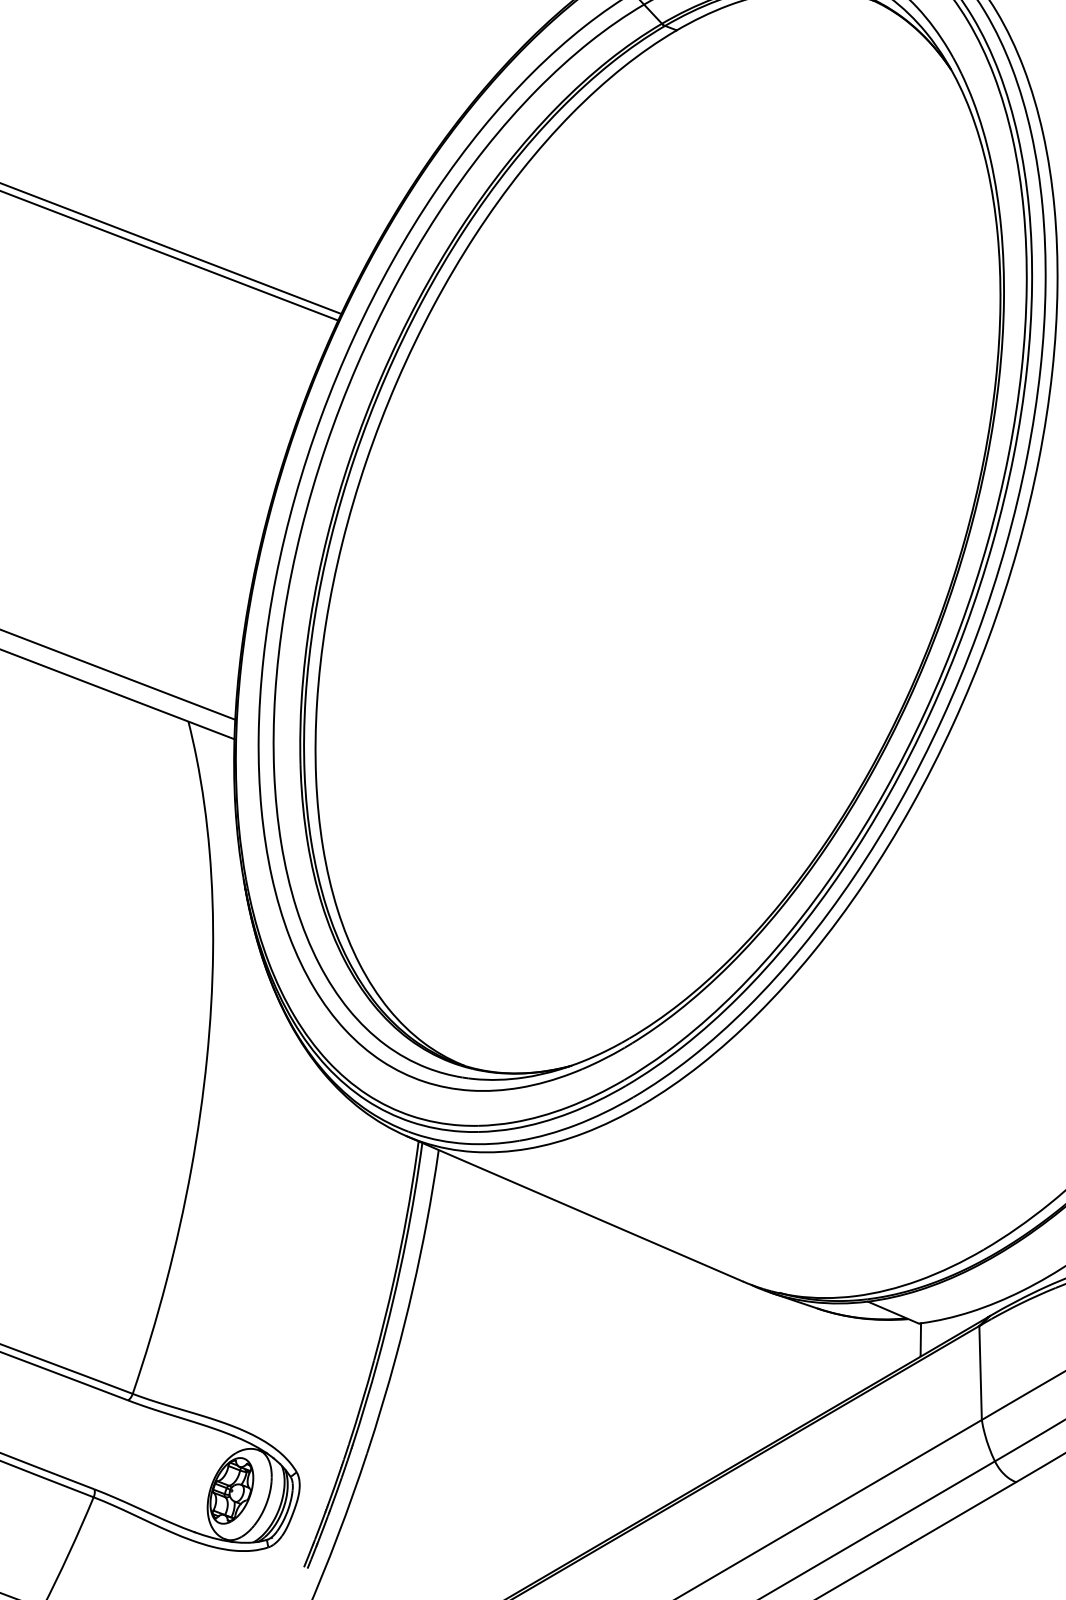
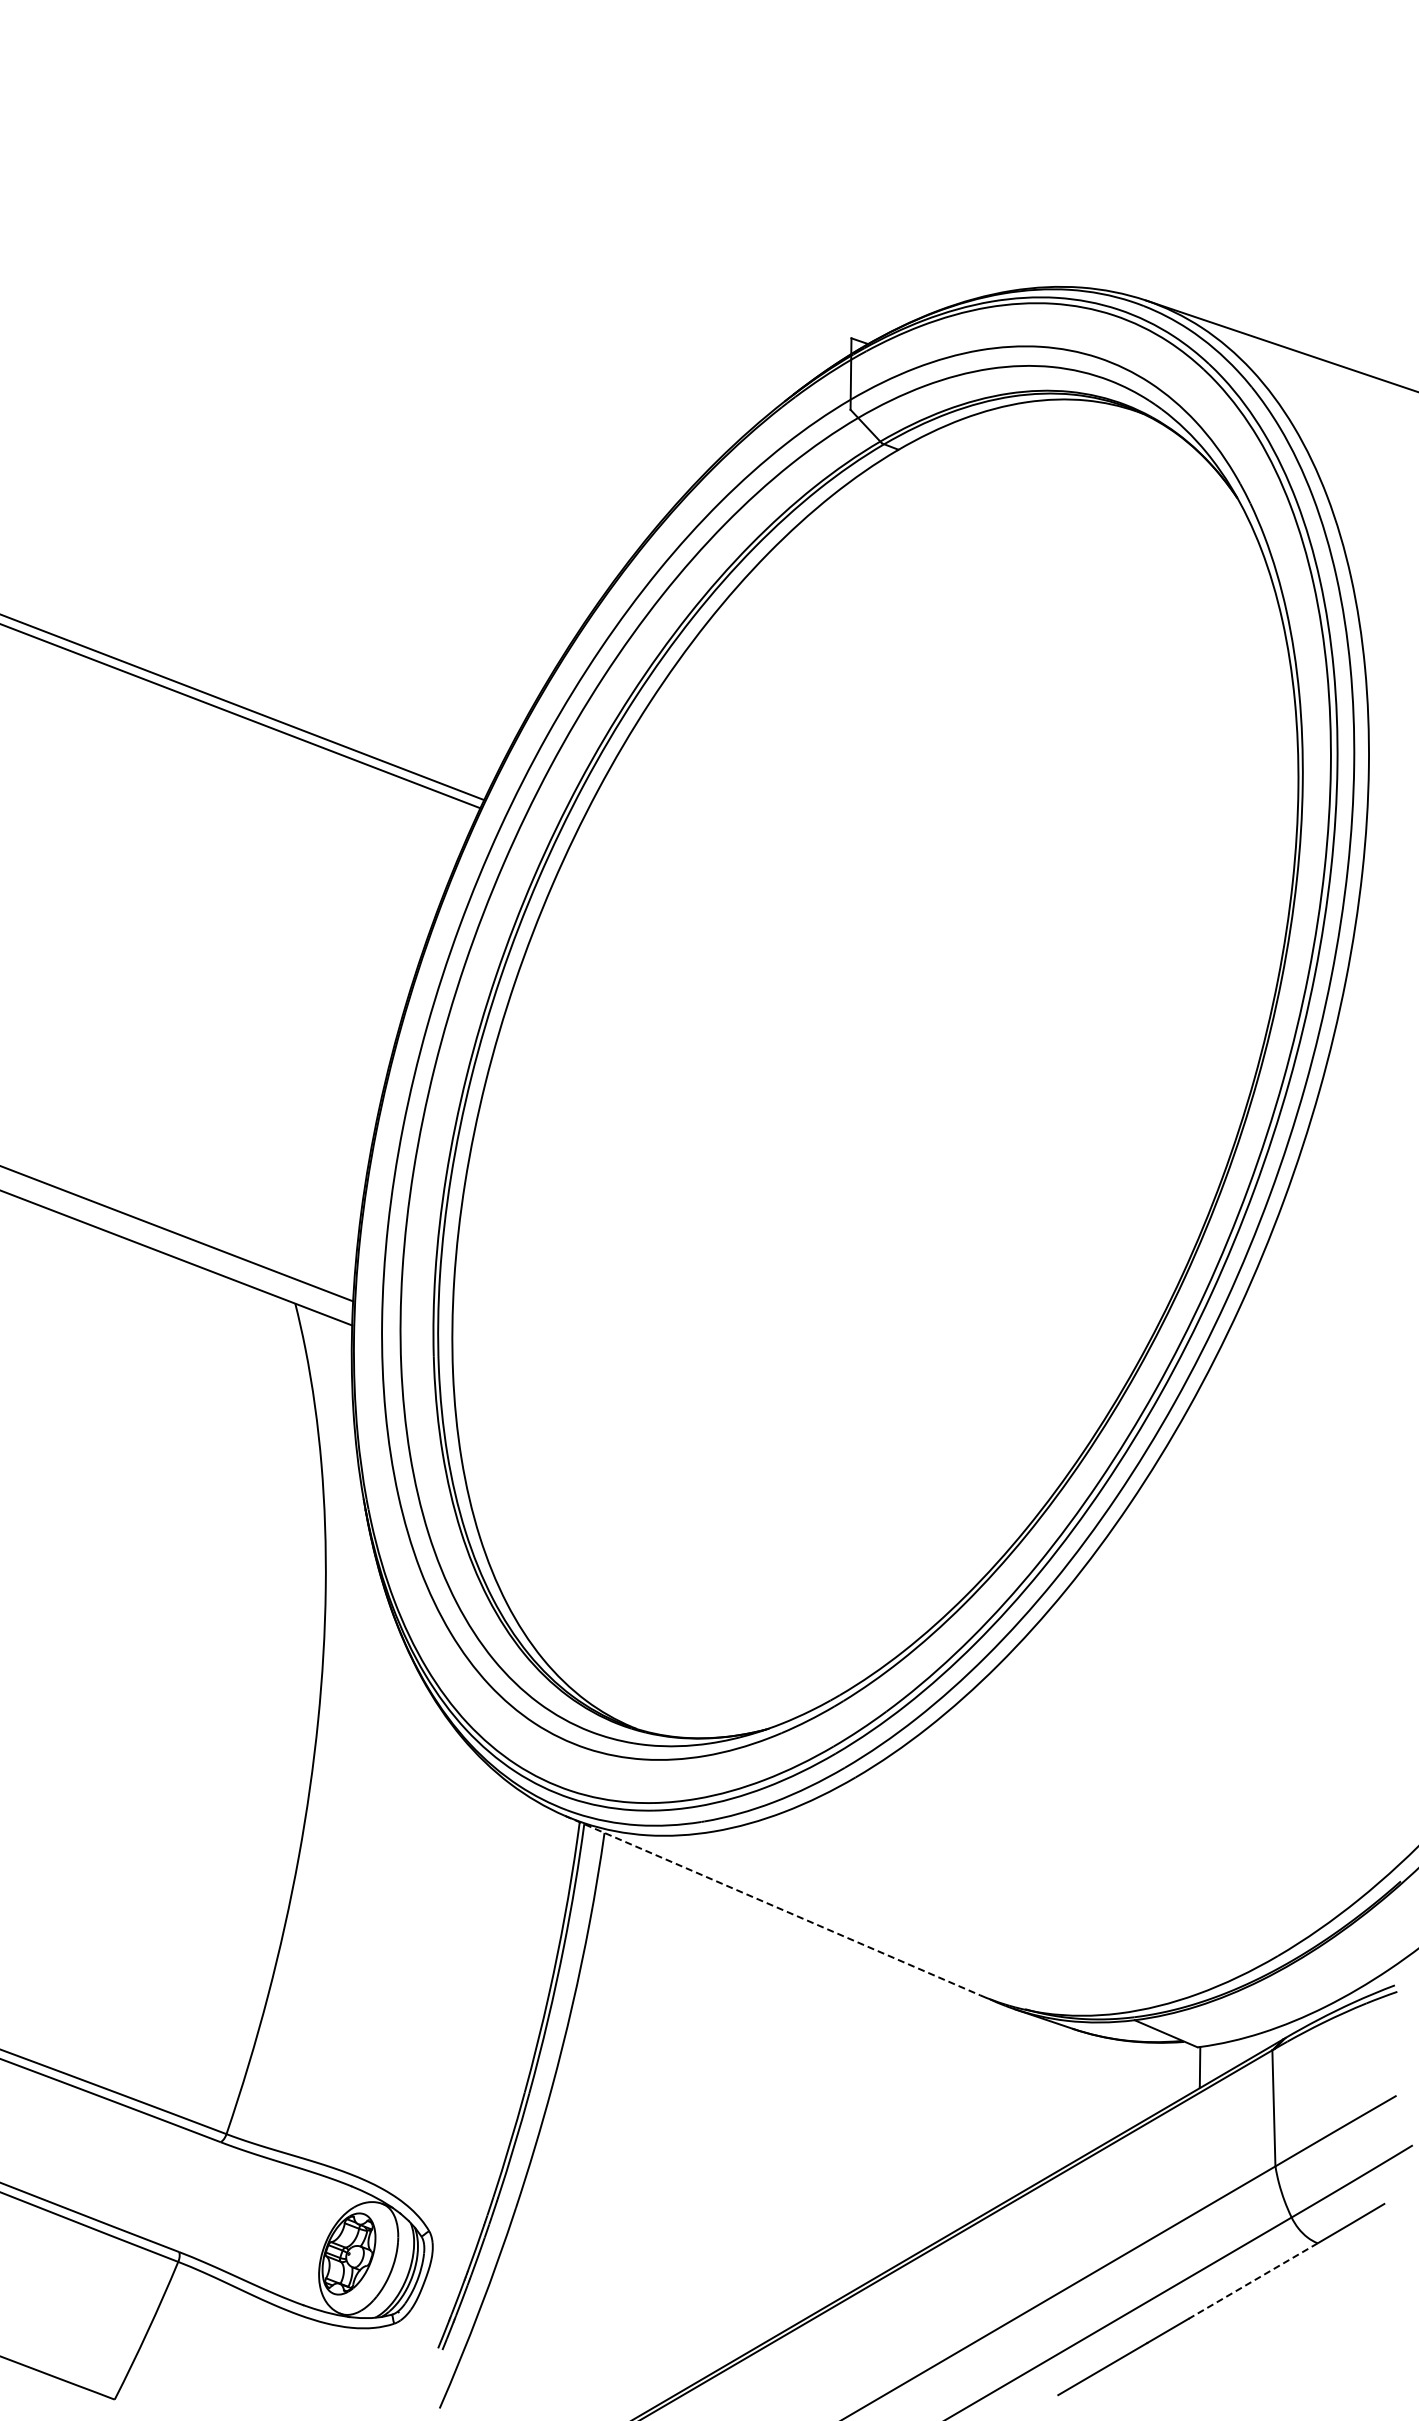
line: (574, 1208) -> (772, 1905), solid -> dashed
line: (964, 1513) -> (1253, 2281), solid -> dashed

